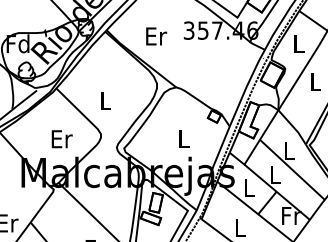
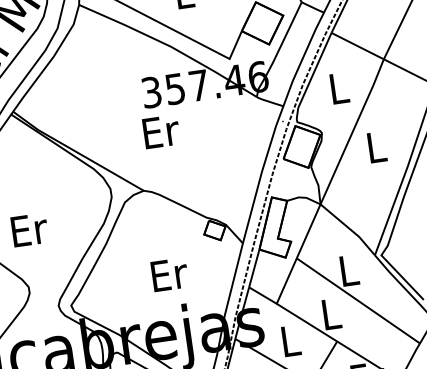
text: (156, 36) -> (161, 131), moved
text: (106, 100) -> (29, 229), L -> Er
text: (184, 138) -> (169, 274), L -> Er

